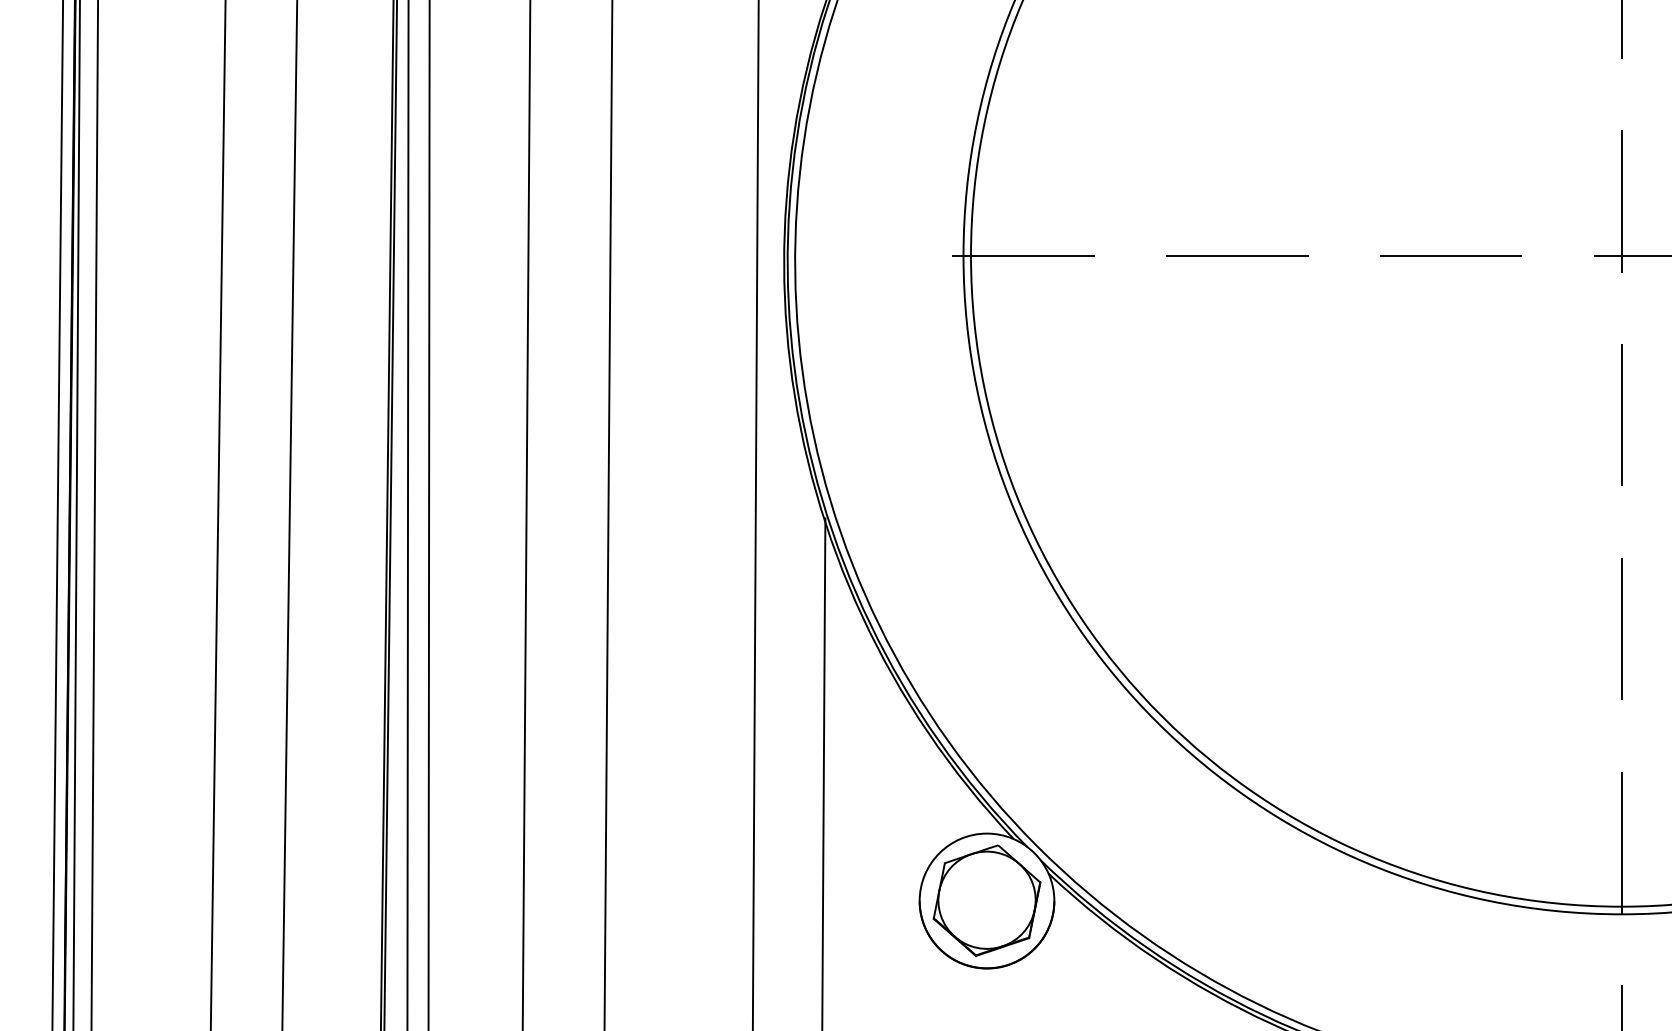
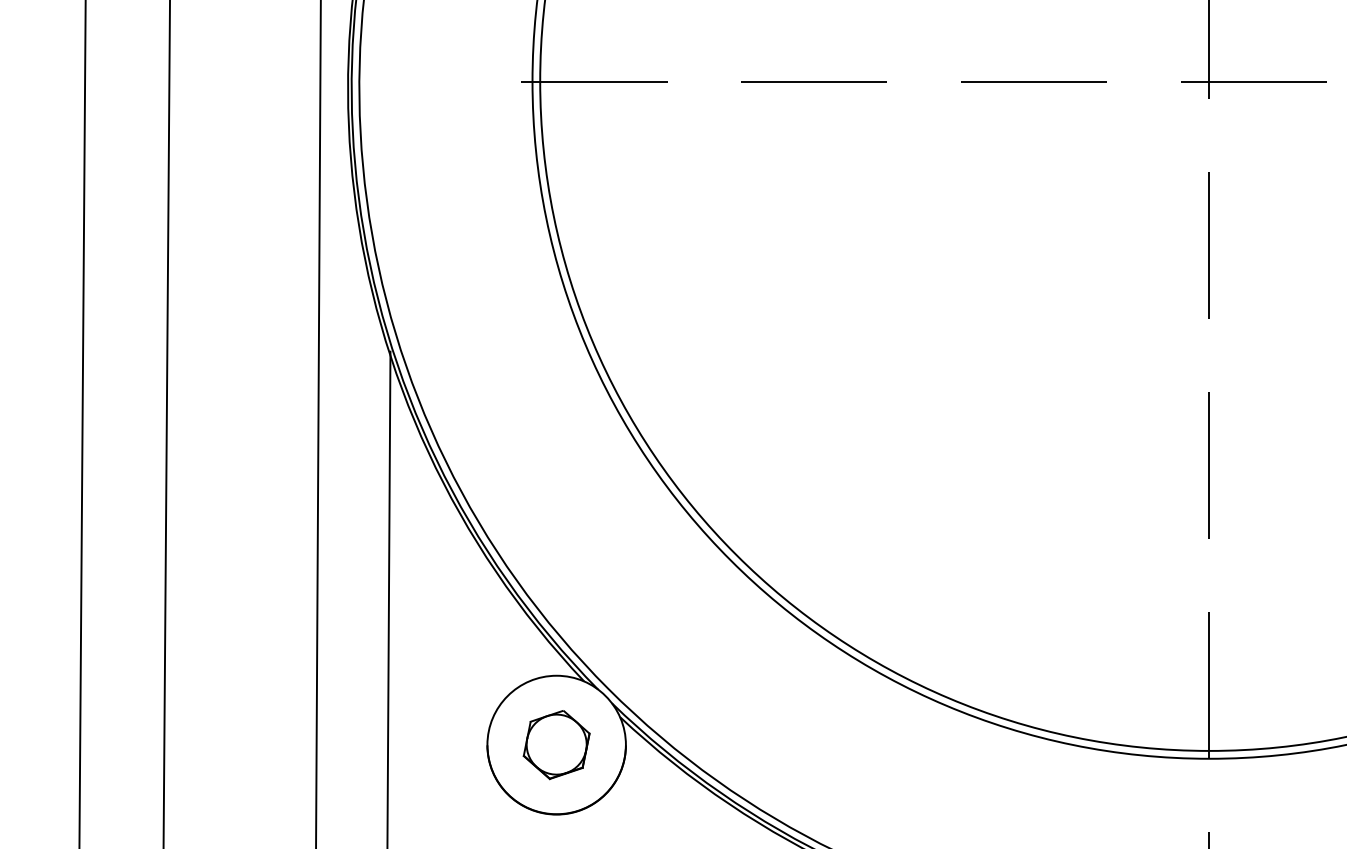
part: (986, 900) -> (556, 744), size x0.6

